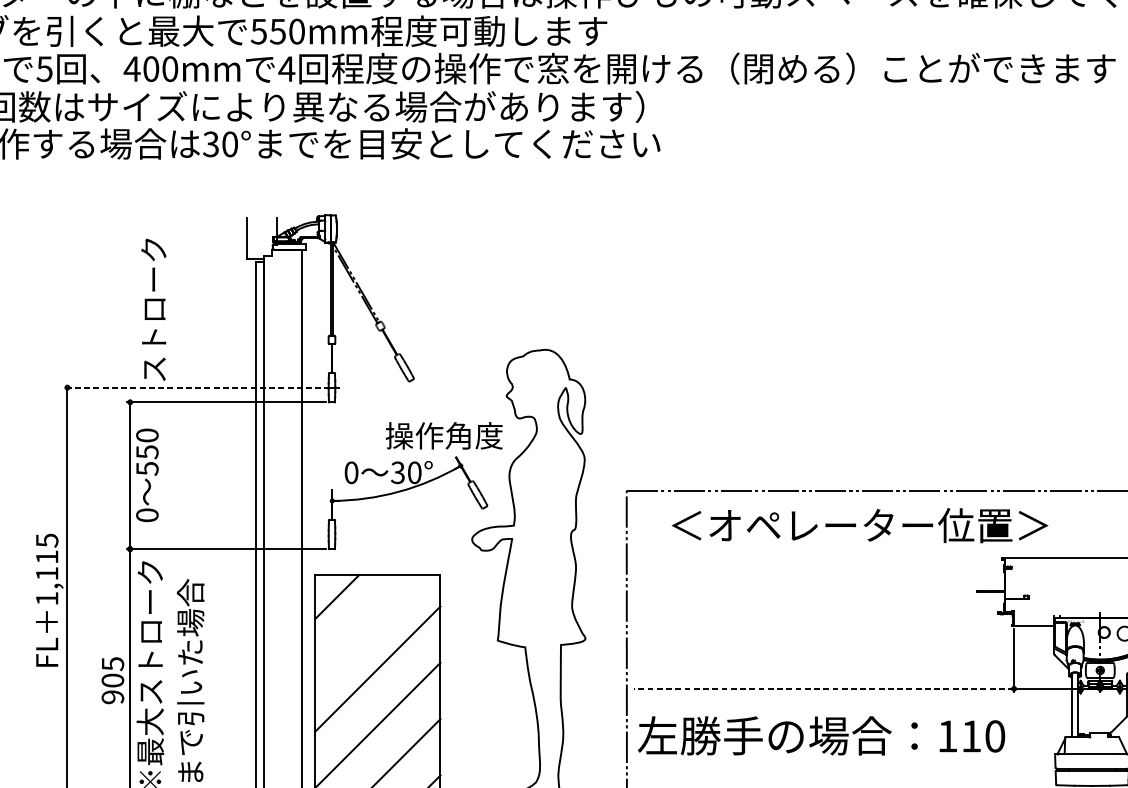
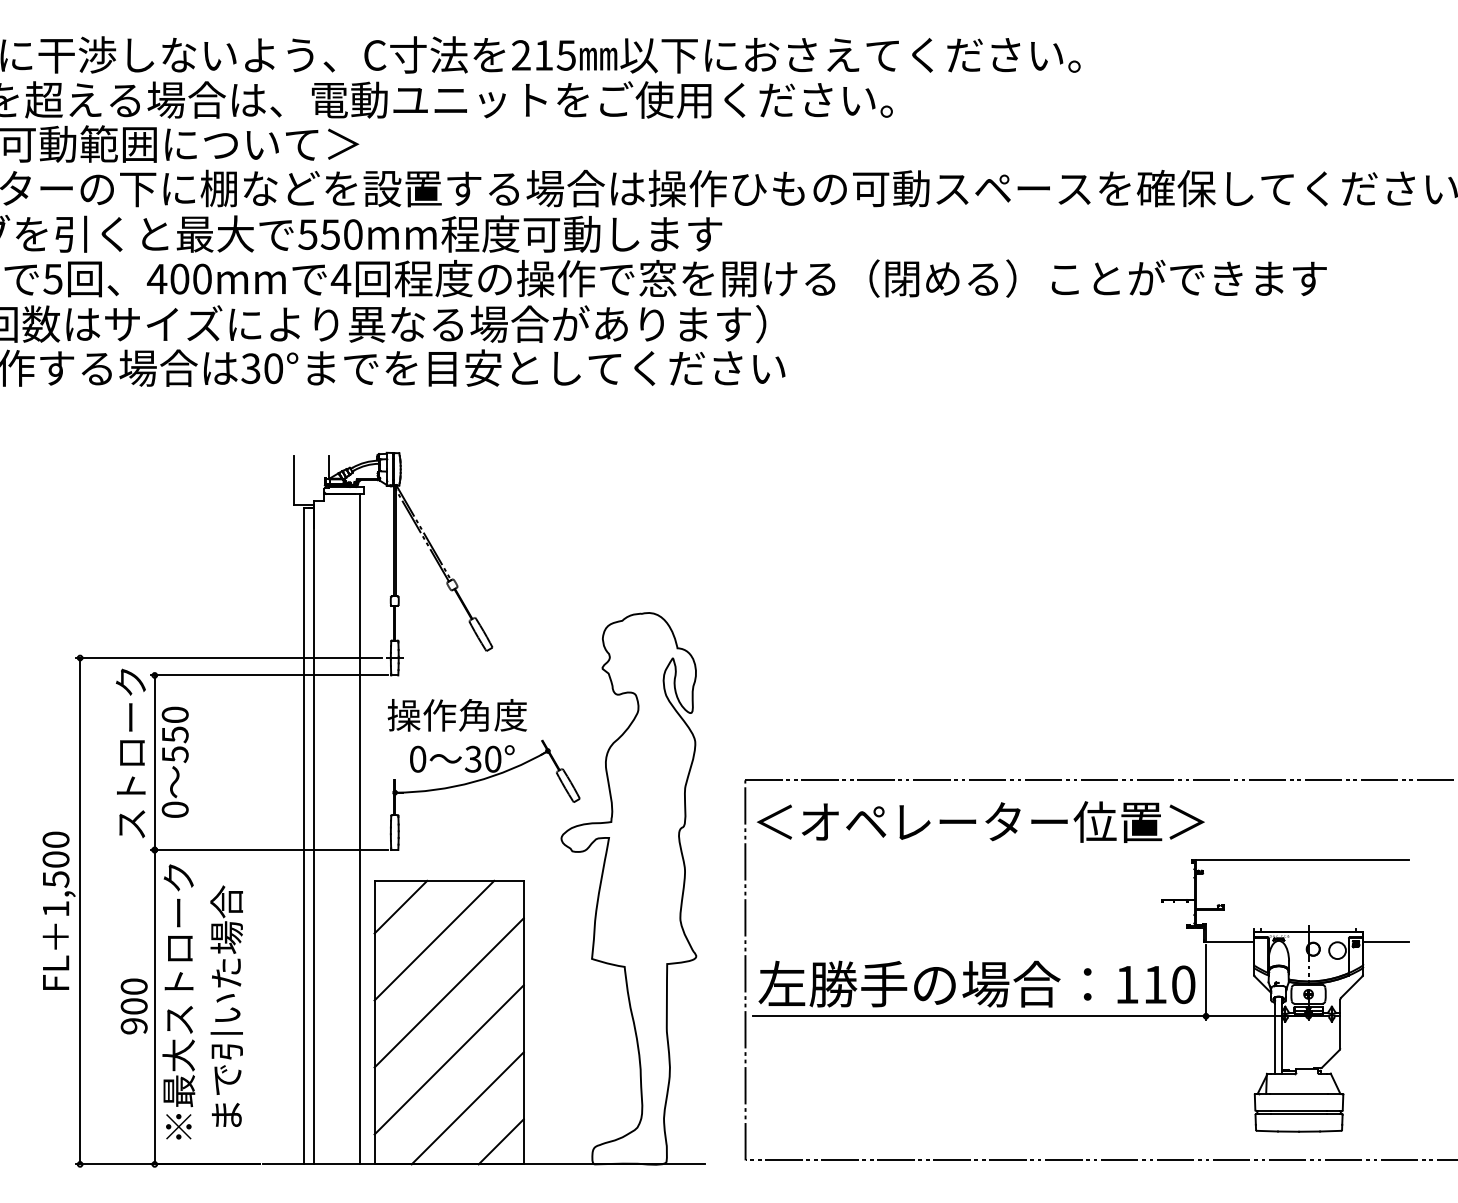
text: (153, 309) -> (130, 752), moved
line: (193, 388) -> (229, 658), dashed -> solid
text: (443, 435) -> (456, 715), moved
text: (859, 525) -> (980, 821), moved
text: (46, 557) -> (55, 859), 1,115 -> 1,500
line: (365, 625) -> (434, 940), added
text: (112, 663) -> (133, 986), 905 -> 900
line: (823, 689) -> (979, 1016), dashed -> solid
text: (821, 735) -> (976, 983), moved

